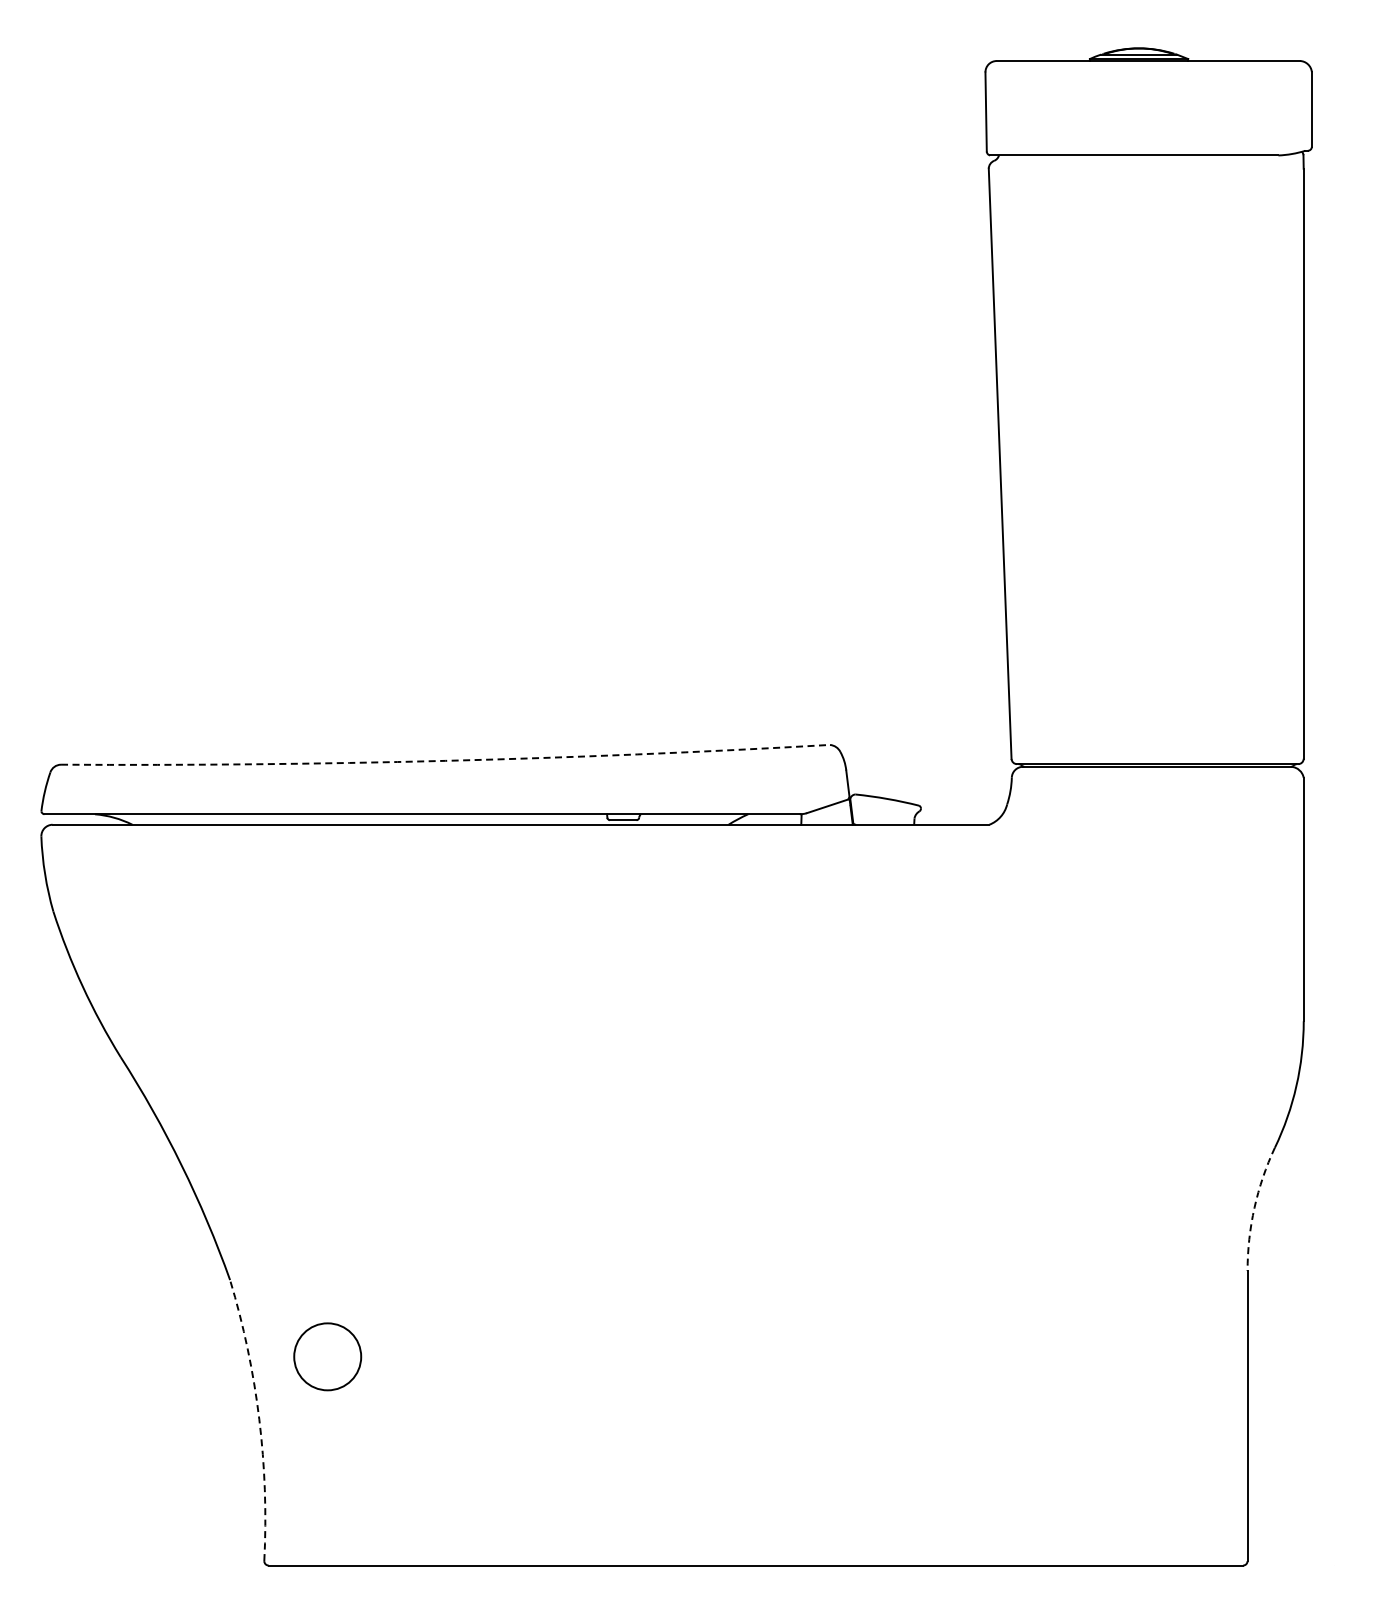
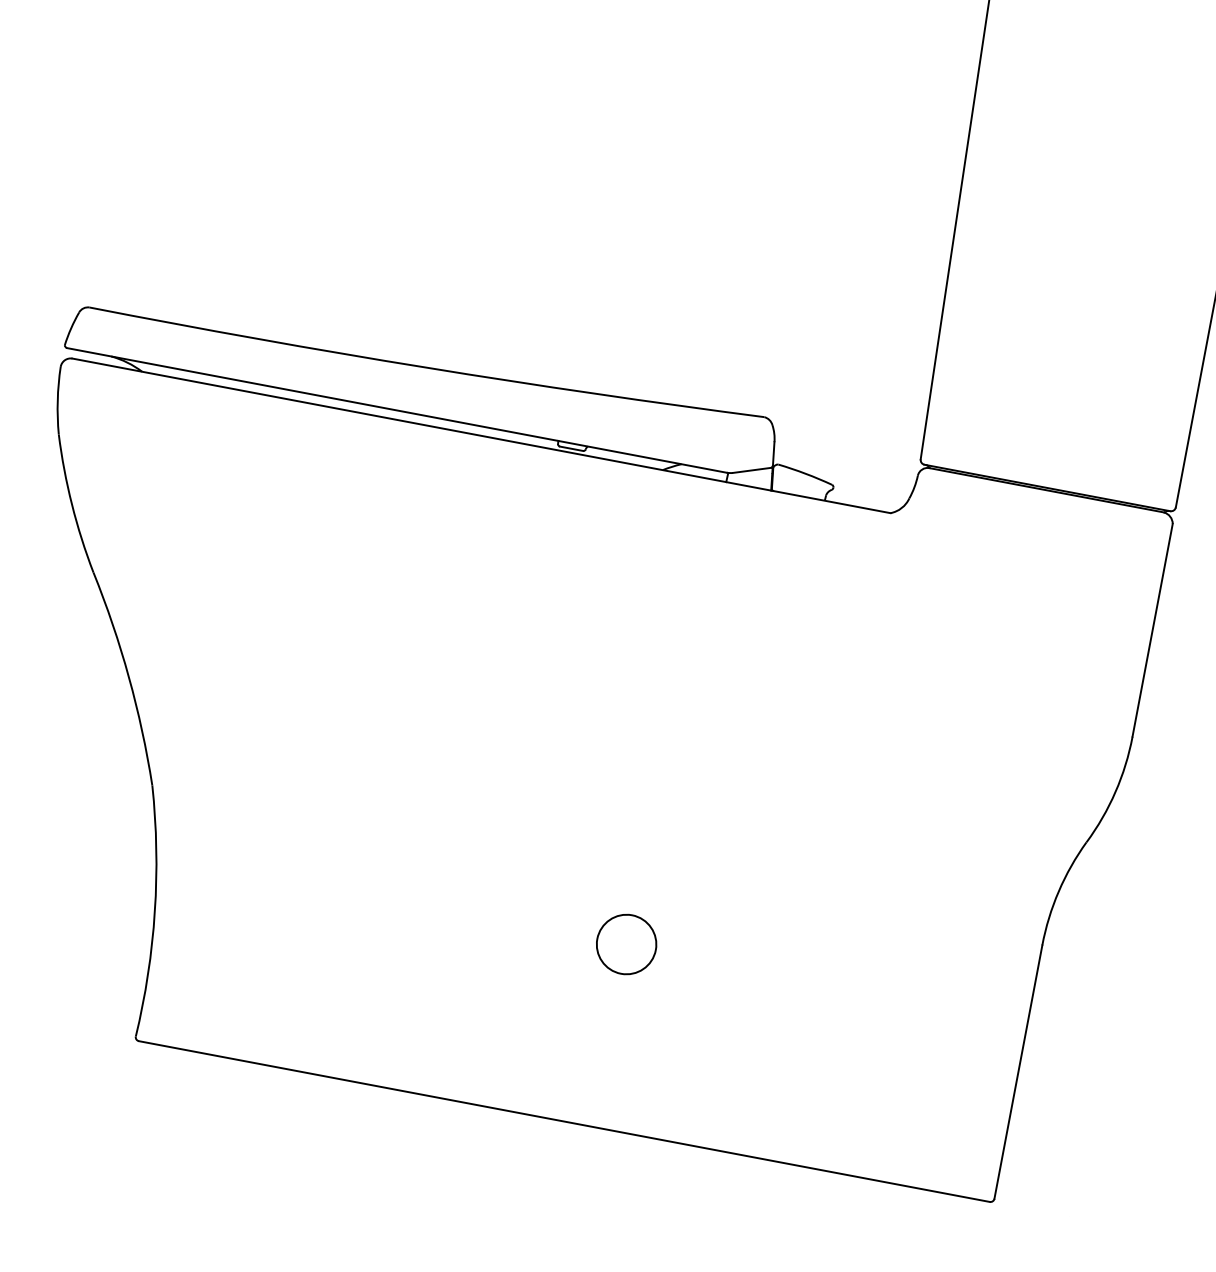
arc: (445, 760) -> (426, 367), dashed -> solid
arc: (1254, 1207) -> (1058, 891), dashed -> solid
circle: (327, 1356) -> (626, 944), moved
arc: (259, 1419) -> (154, 912), dashed -> solid

